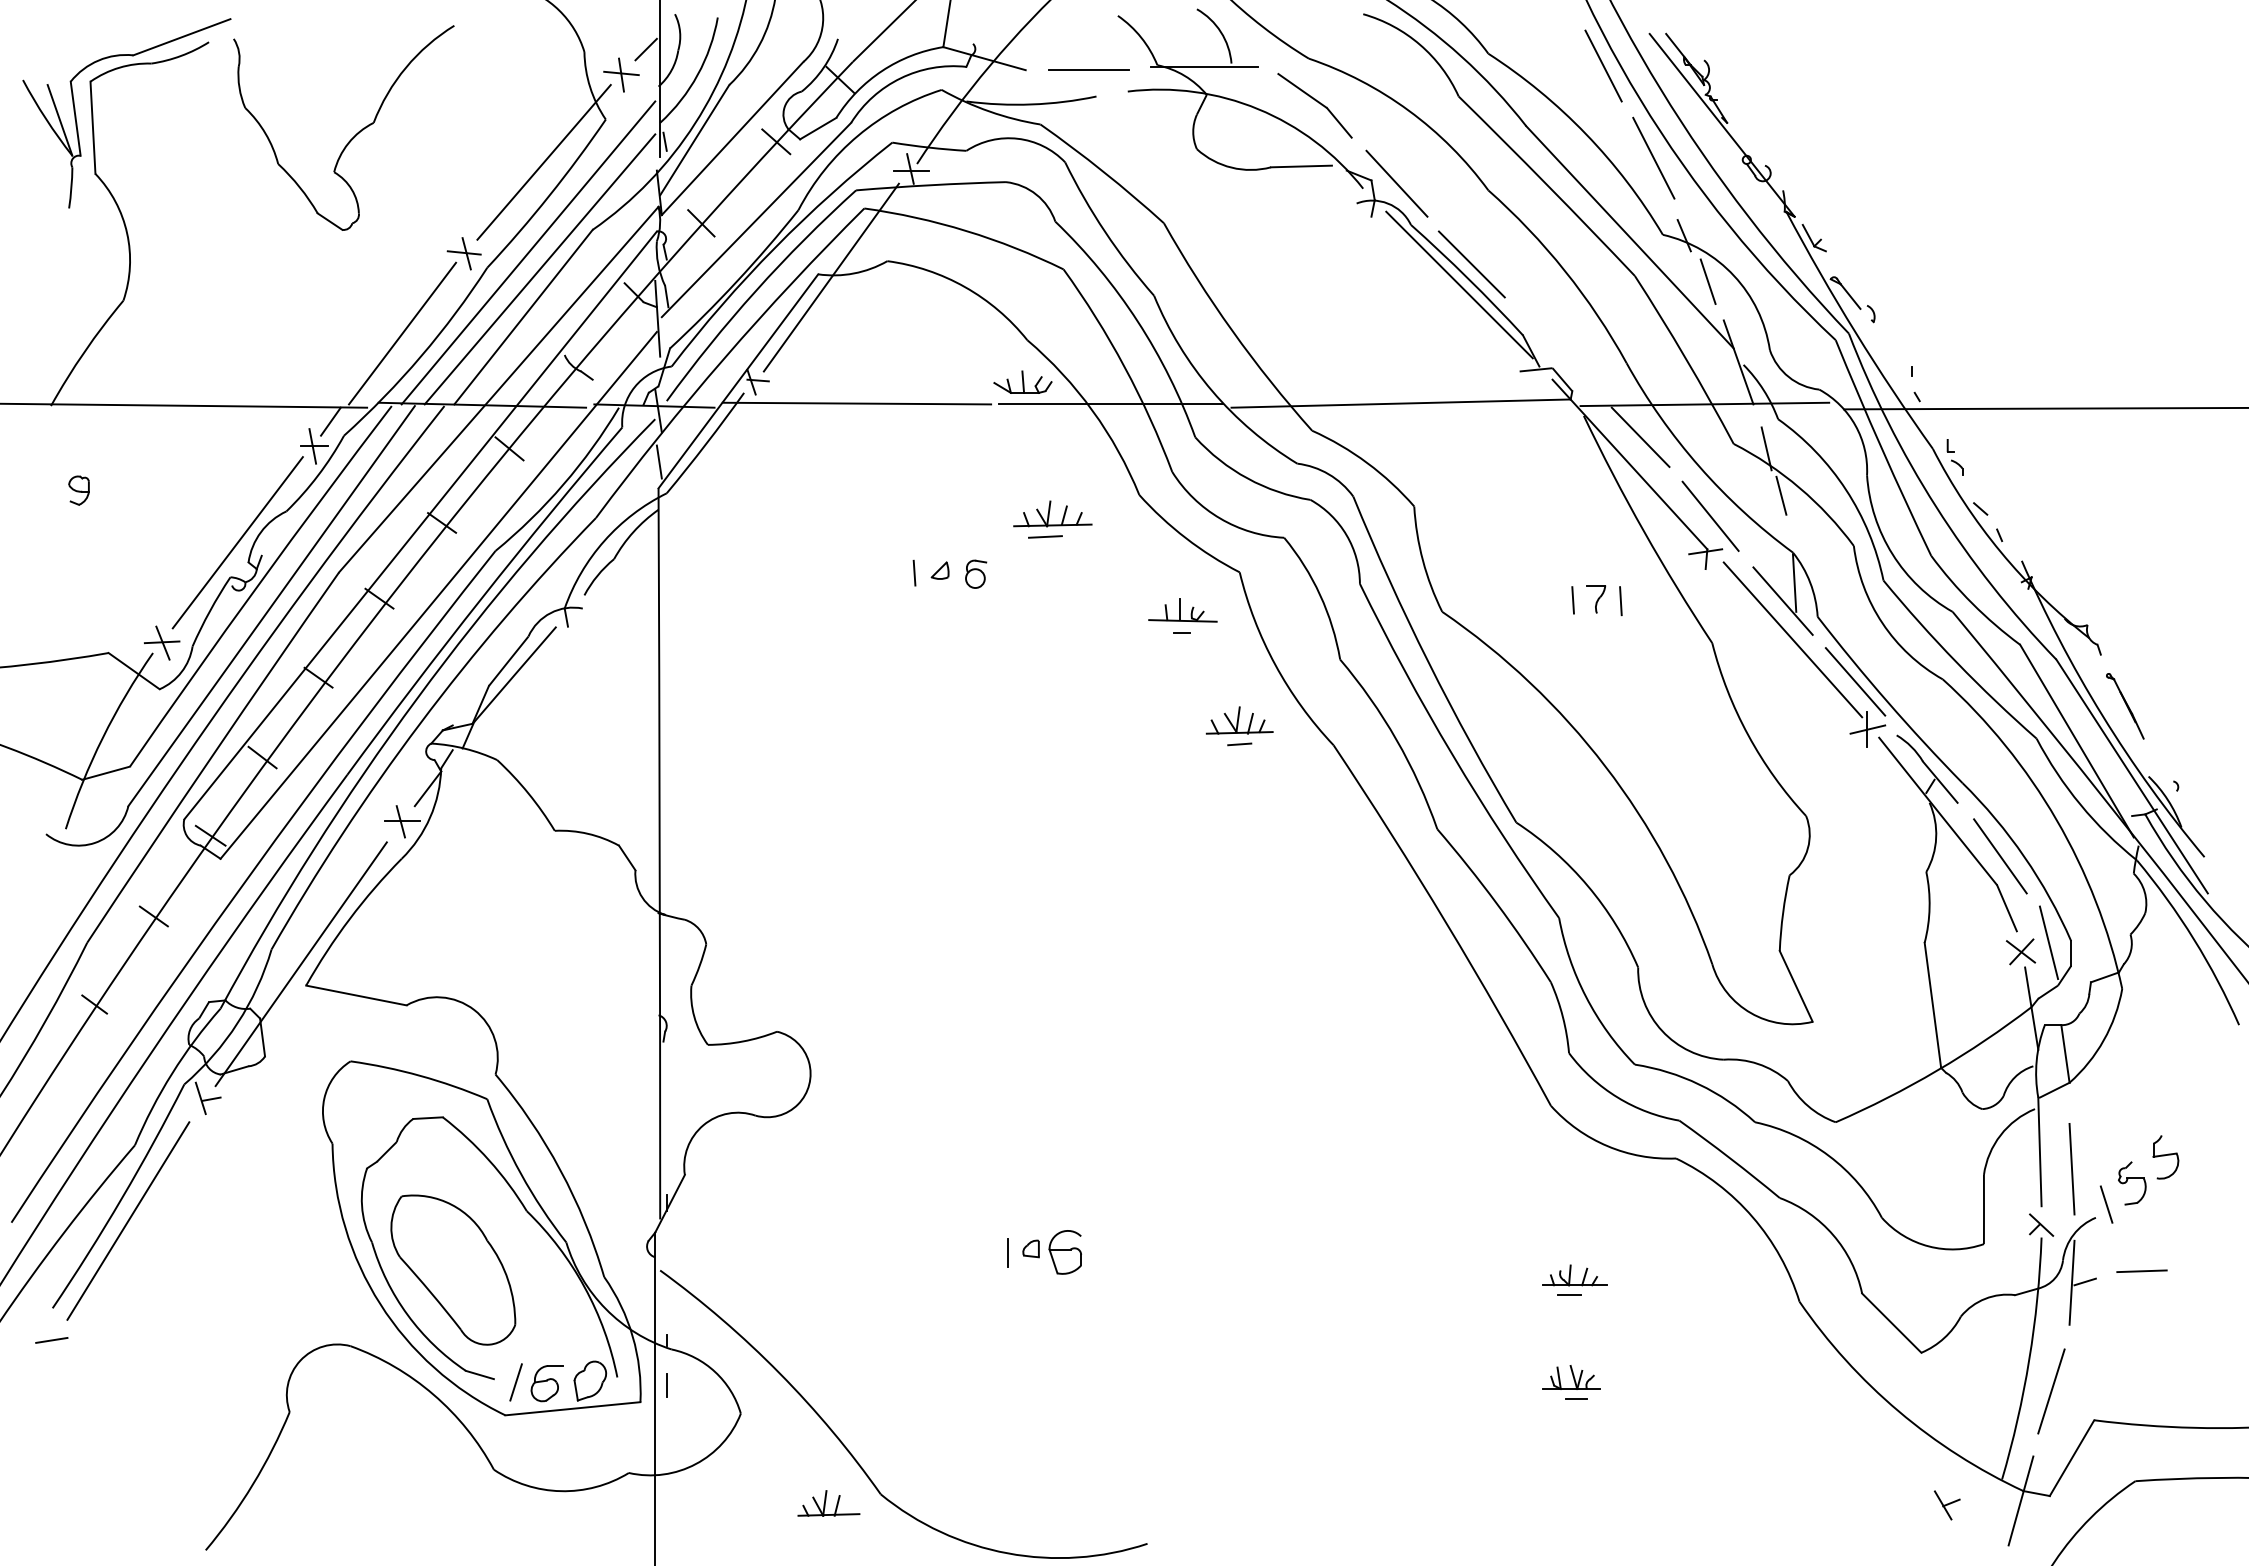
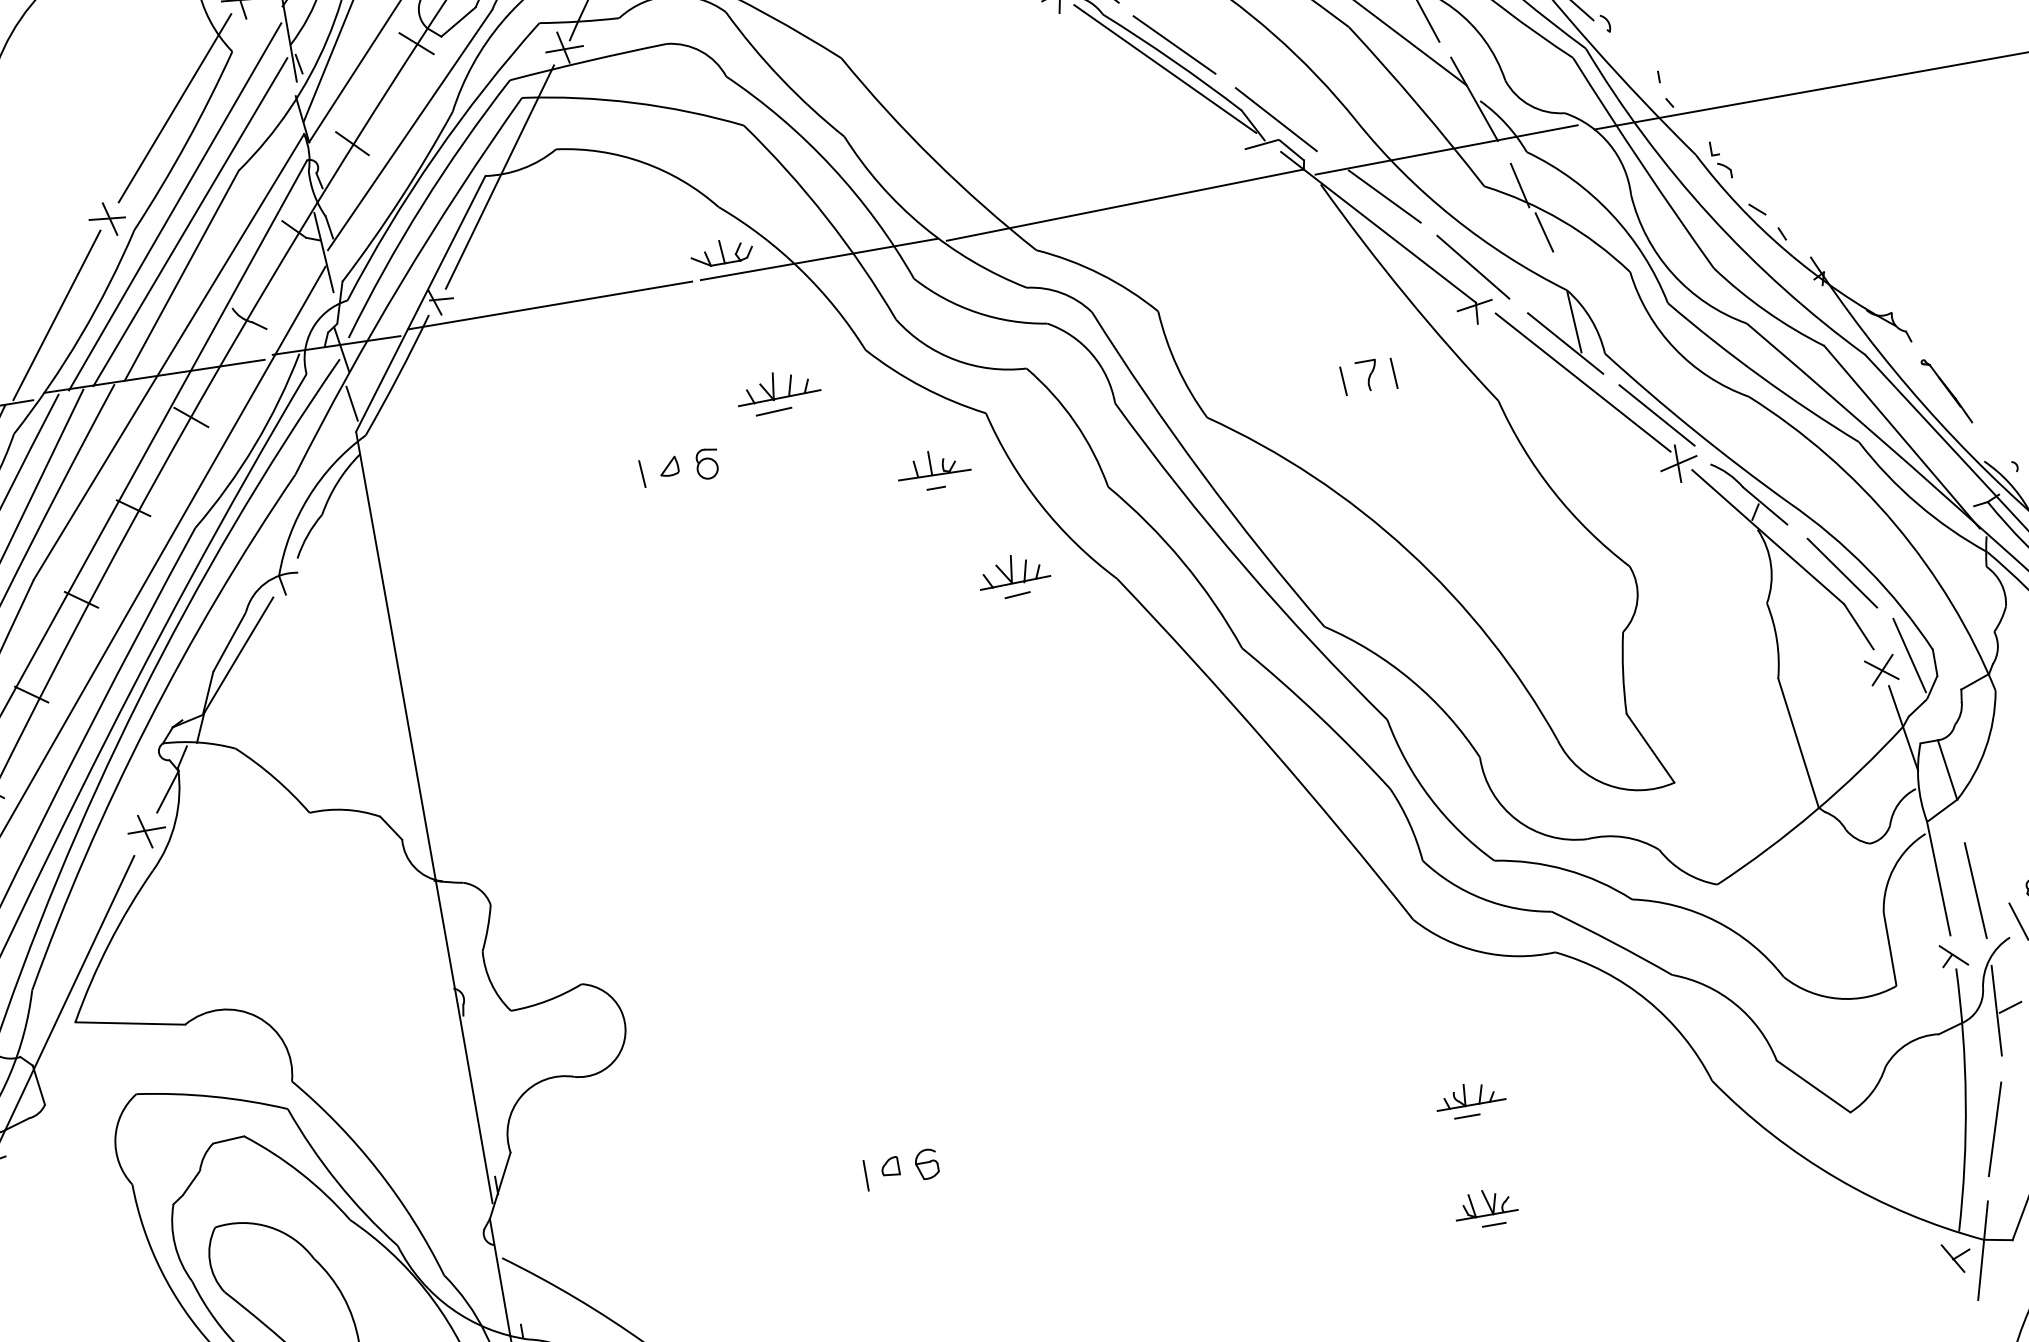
line: (1553, 348) -> (1276, 118), added
part: (1064, 1252) -> (926, 1164), size x0.62
part: (1946, 1505) -> (1956, 1258), moved

